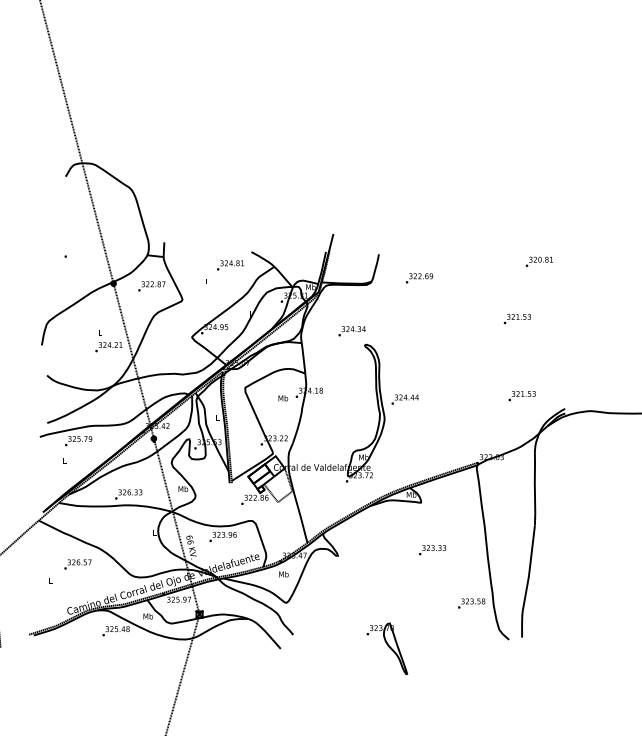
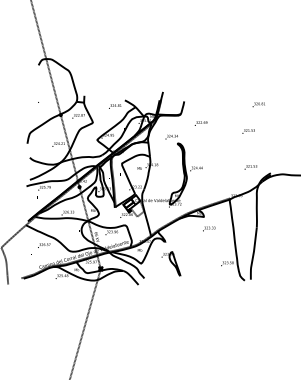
text: (418, 278) -> (200, 123), moved
text: (433, 549) -> (209, 228), moved
part: (388, 647) -> (171, 263), moved

